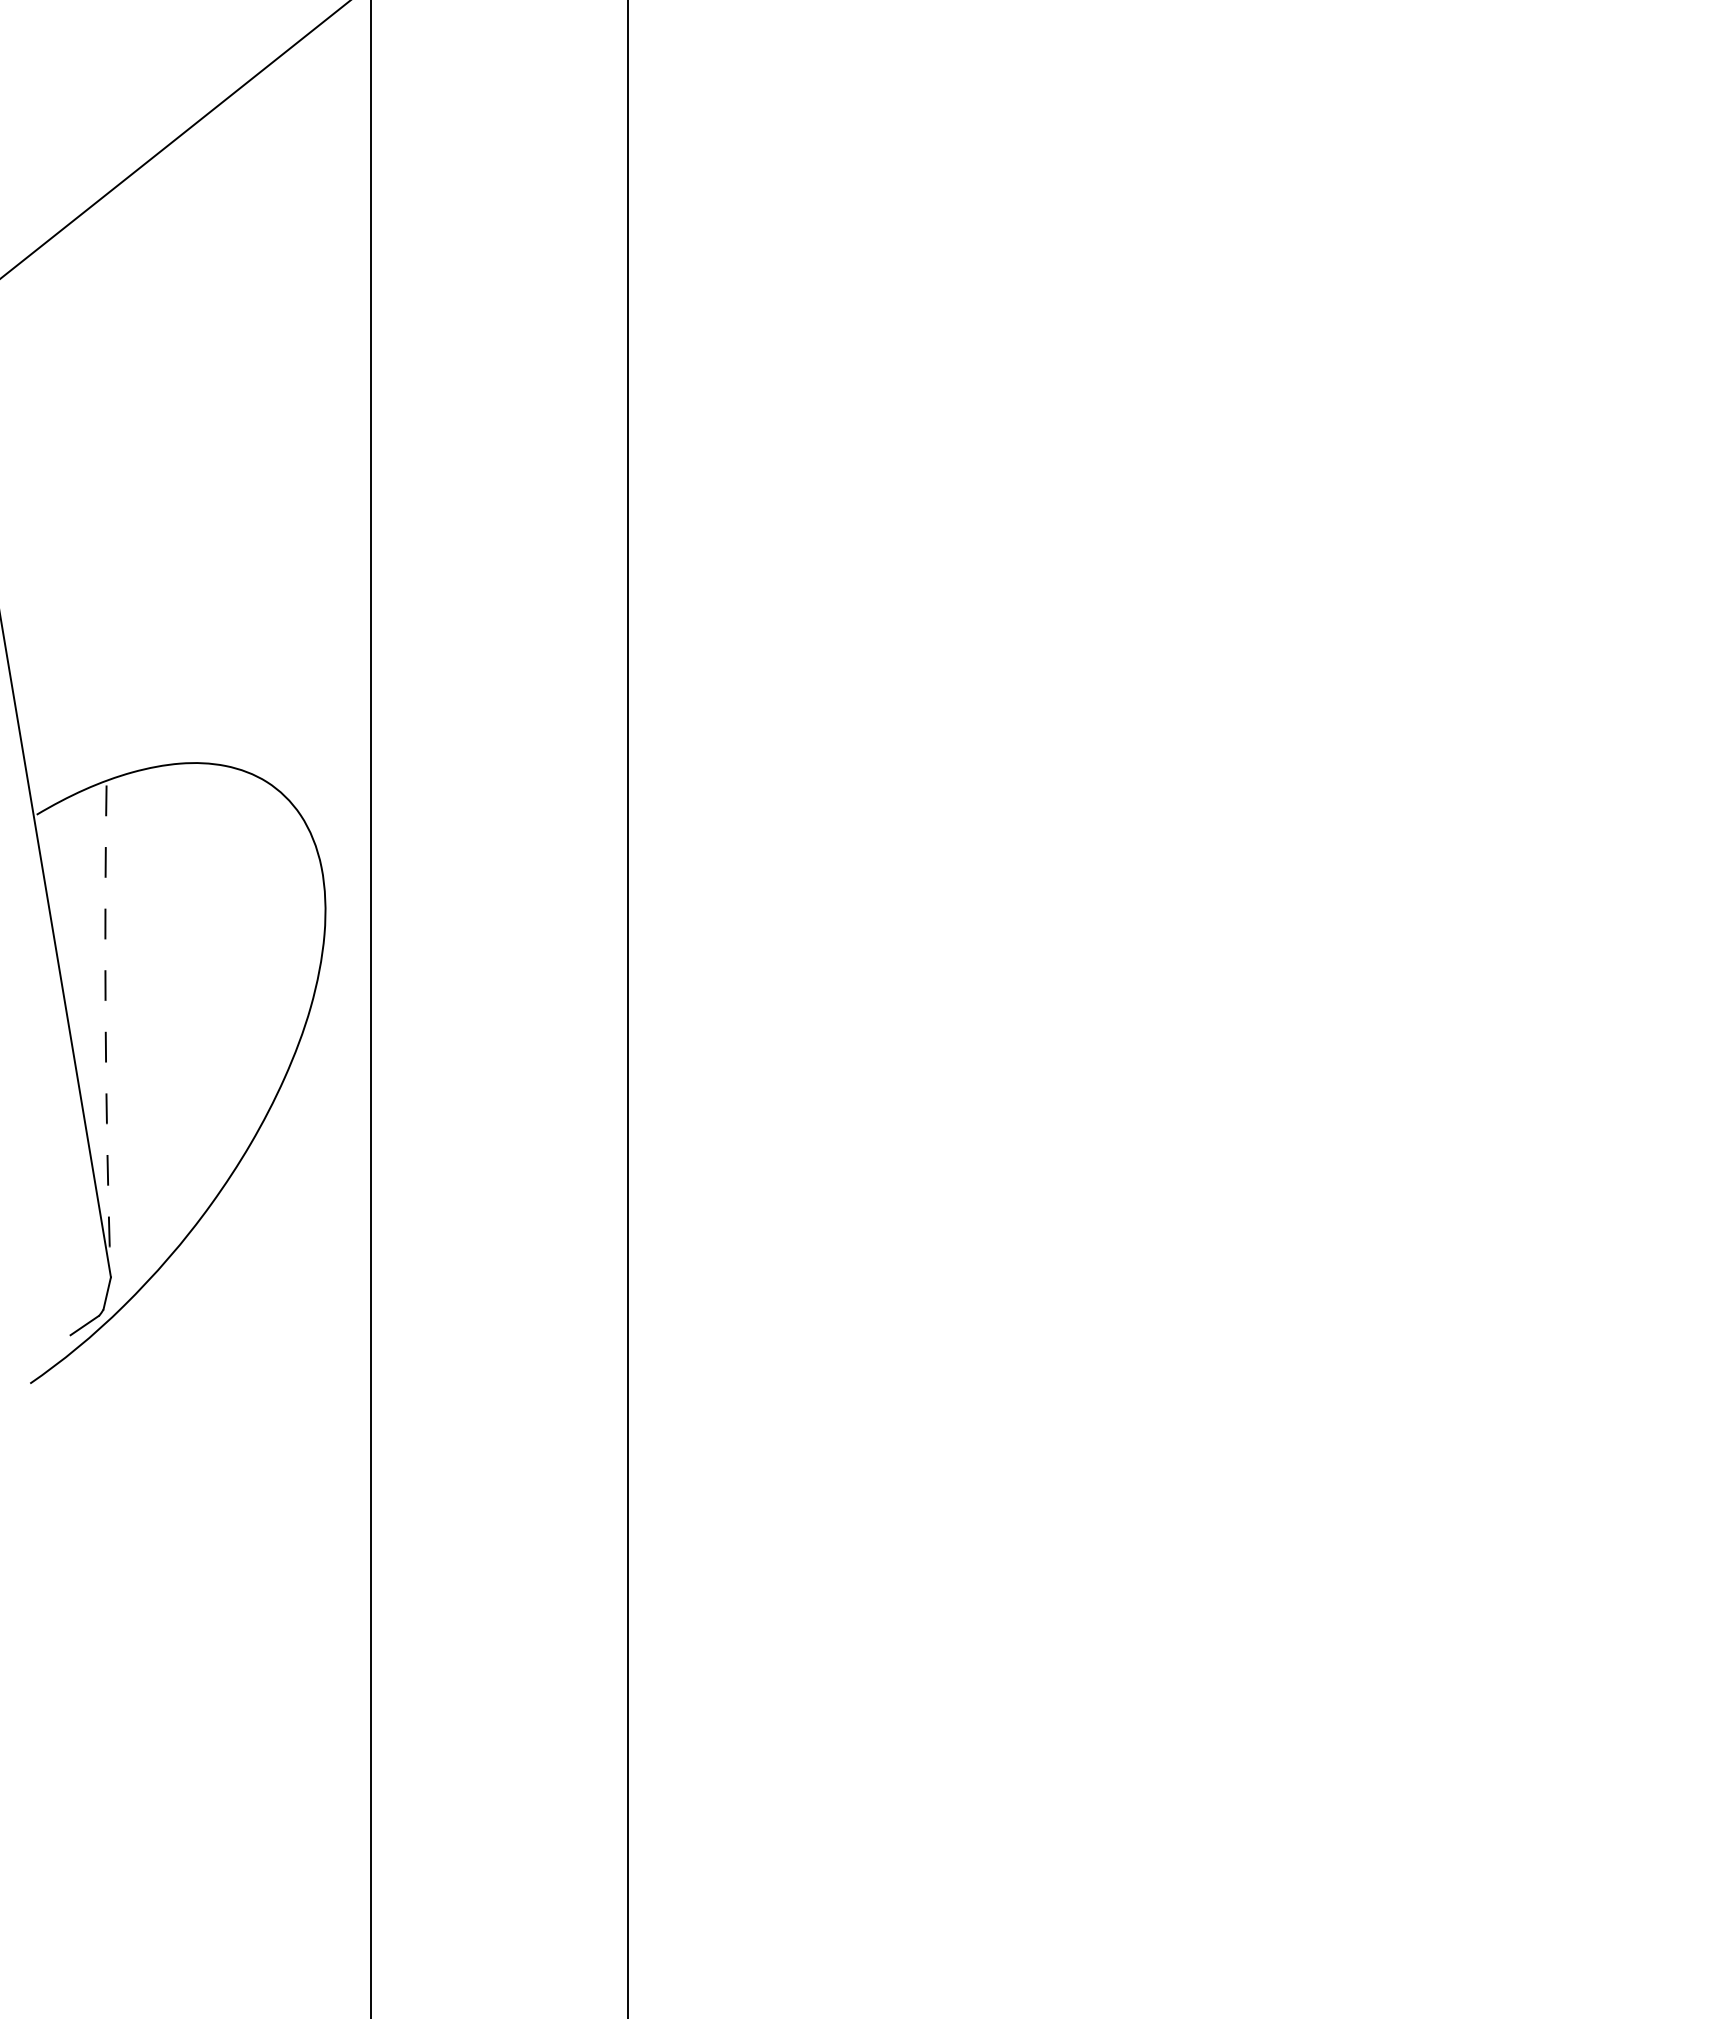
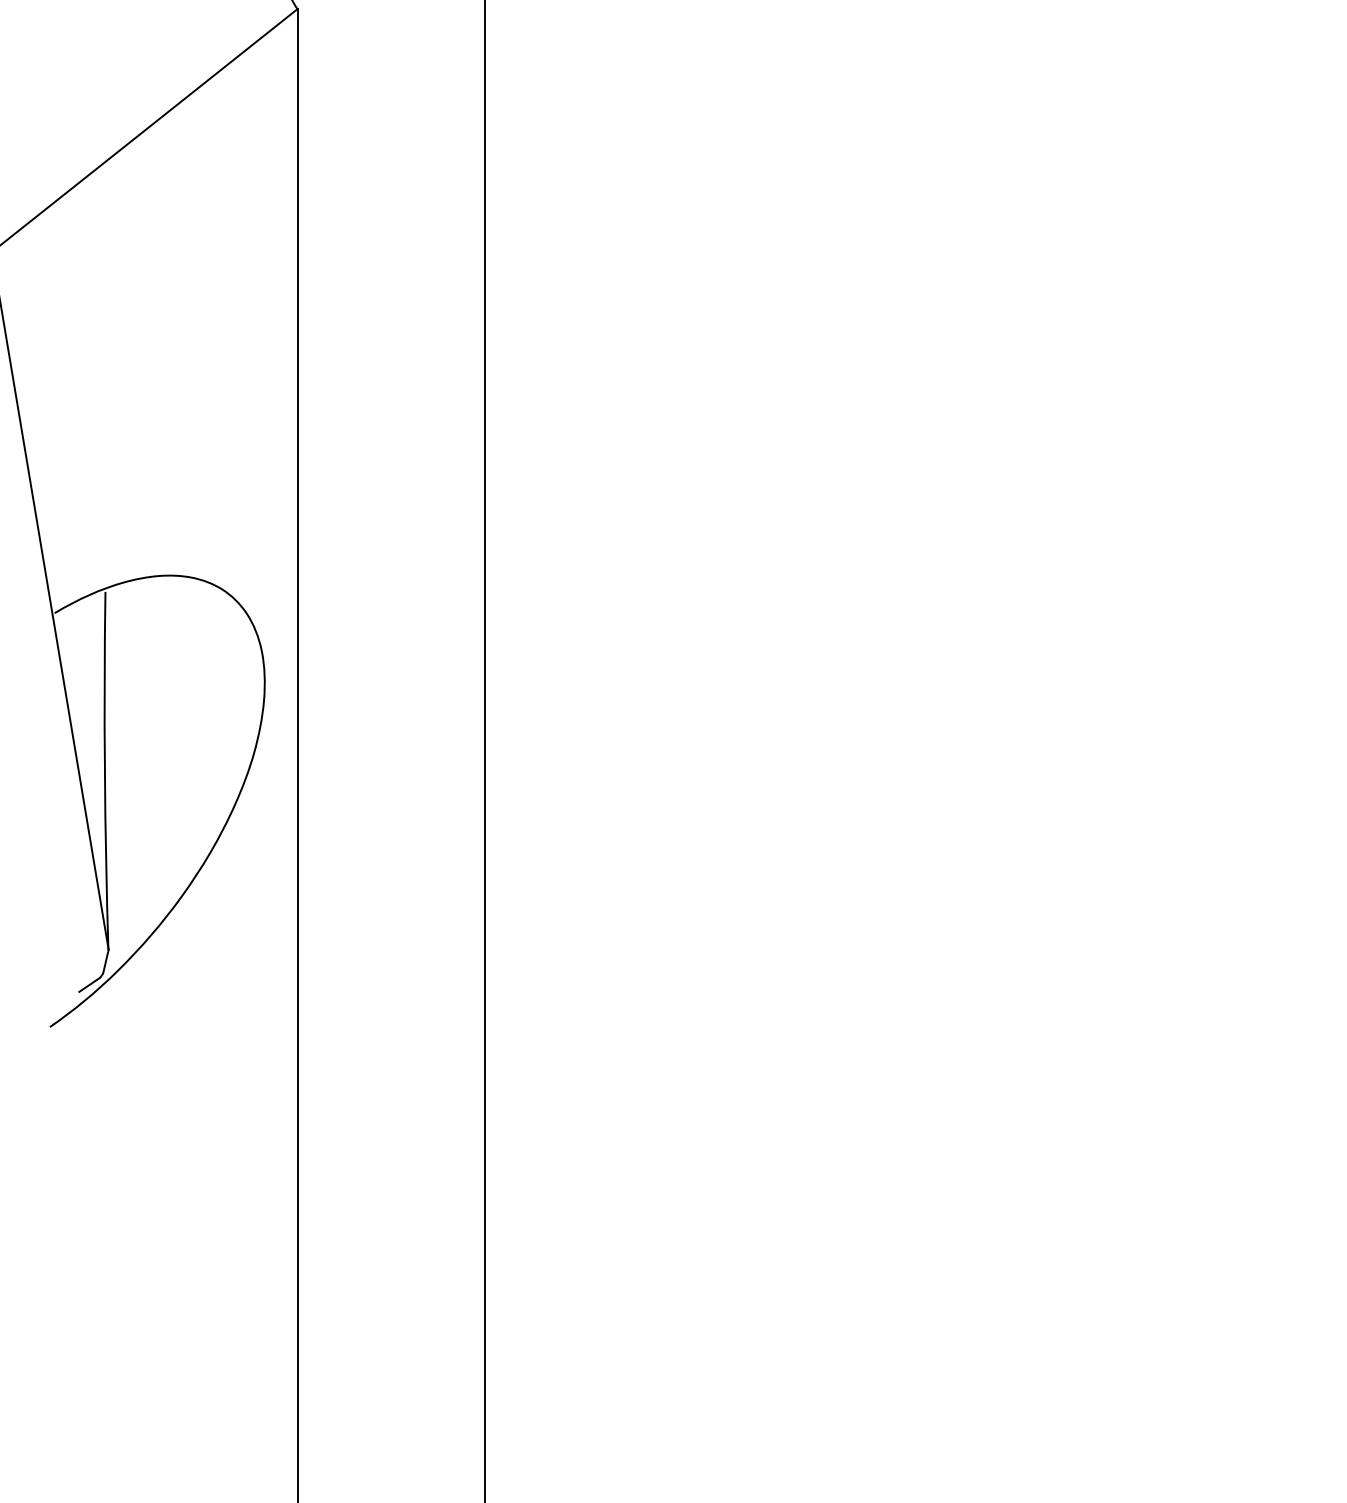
arc: (105, 1030) -> (104, 770), dashed -> solid

